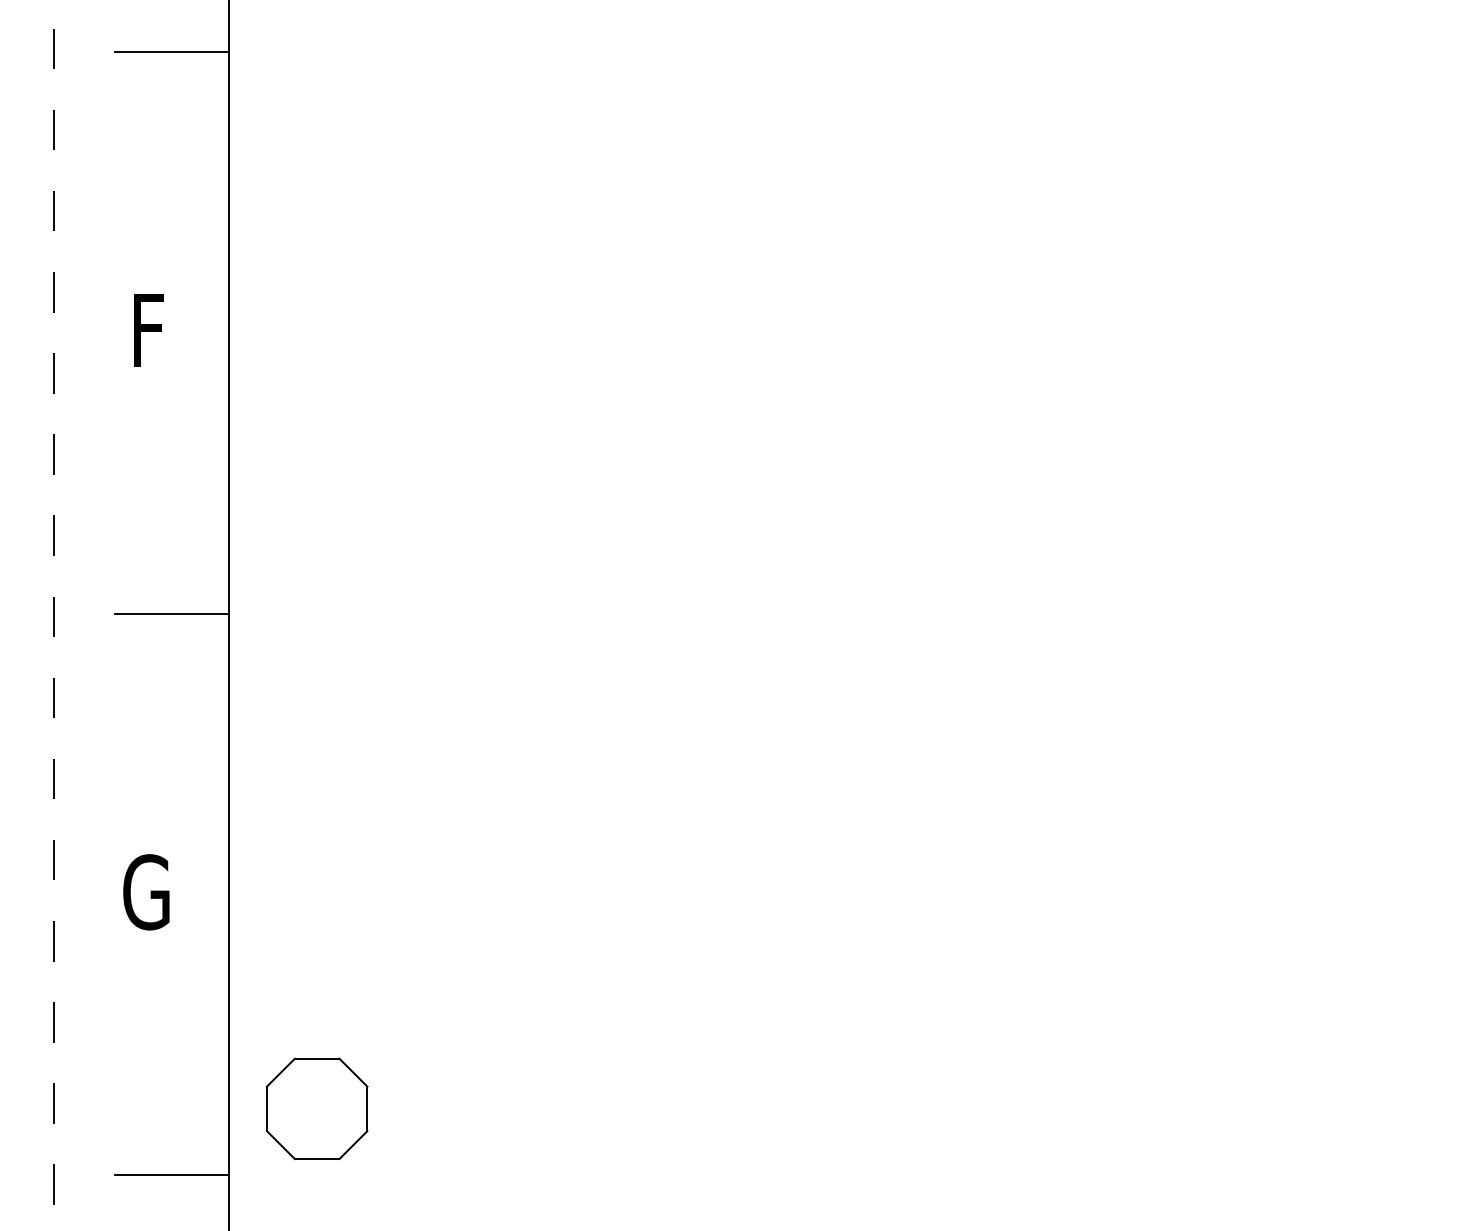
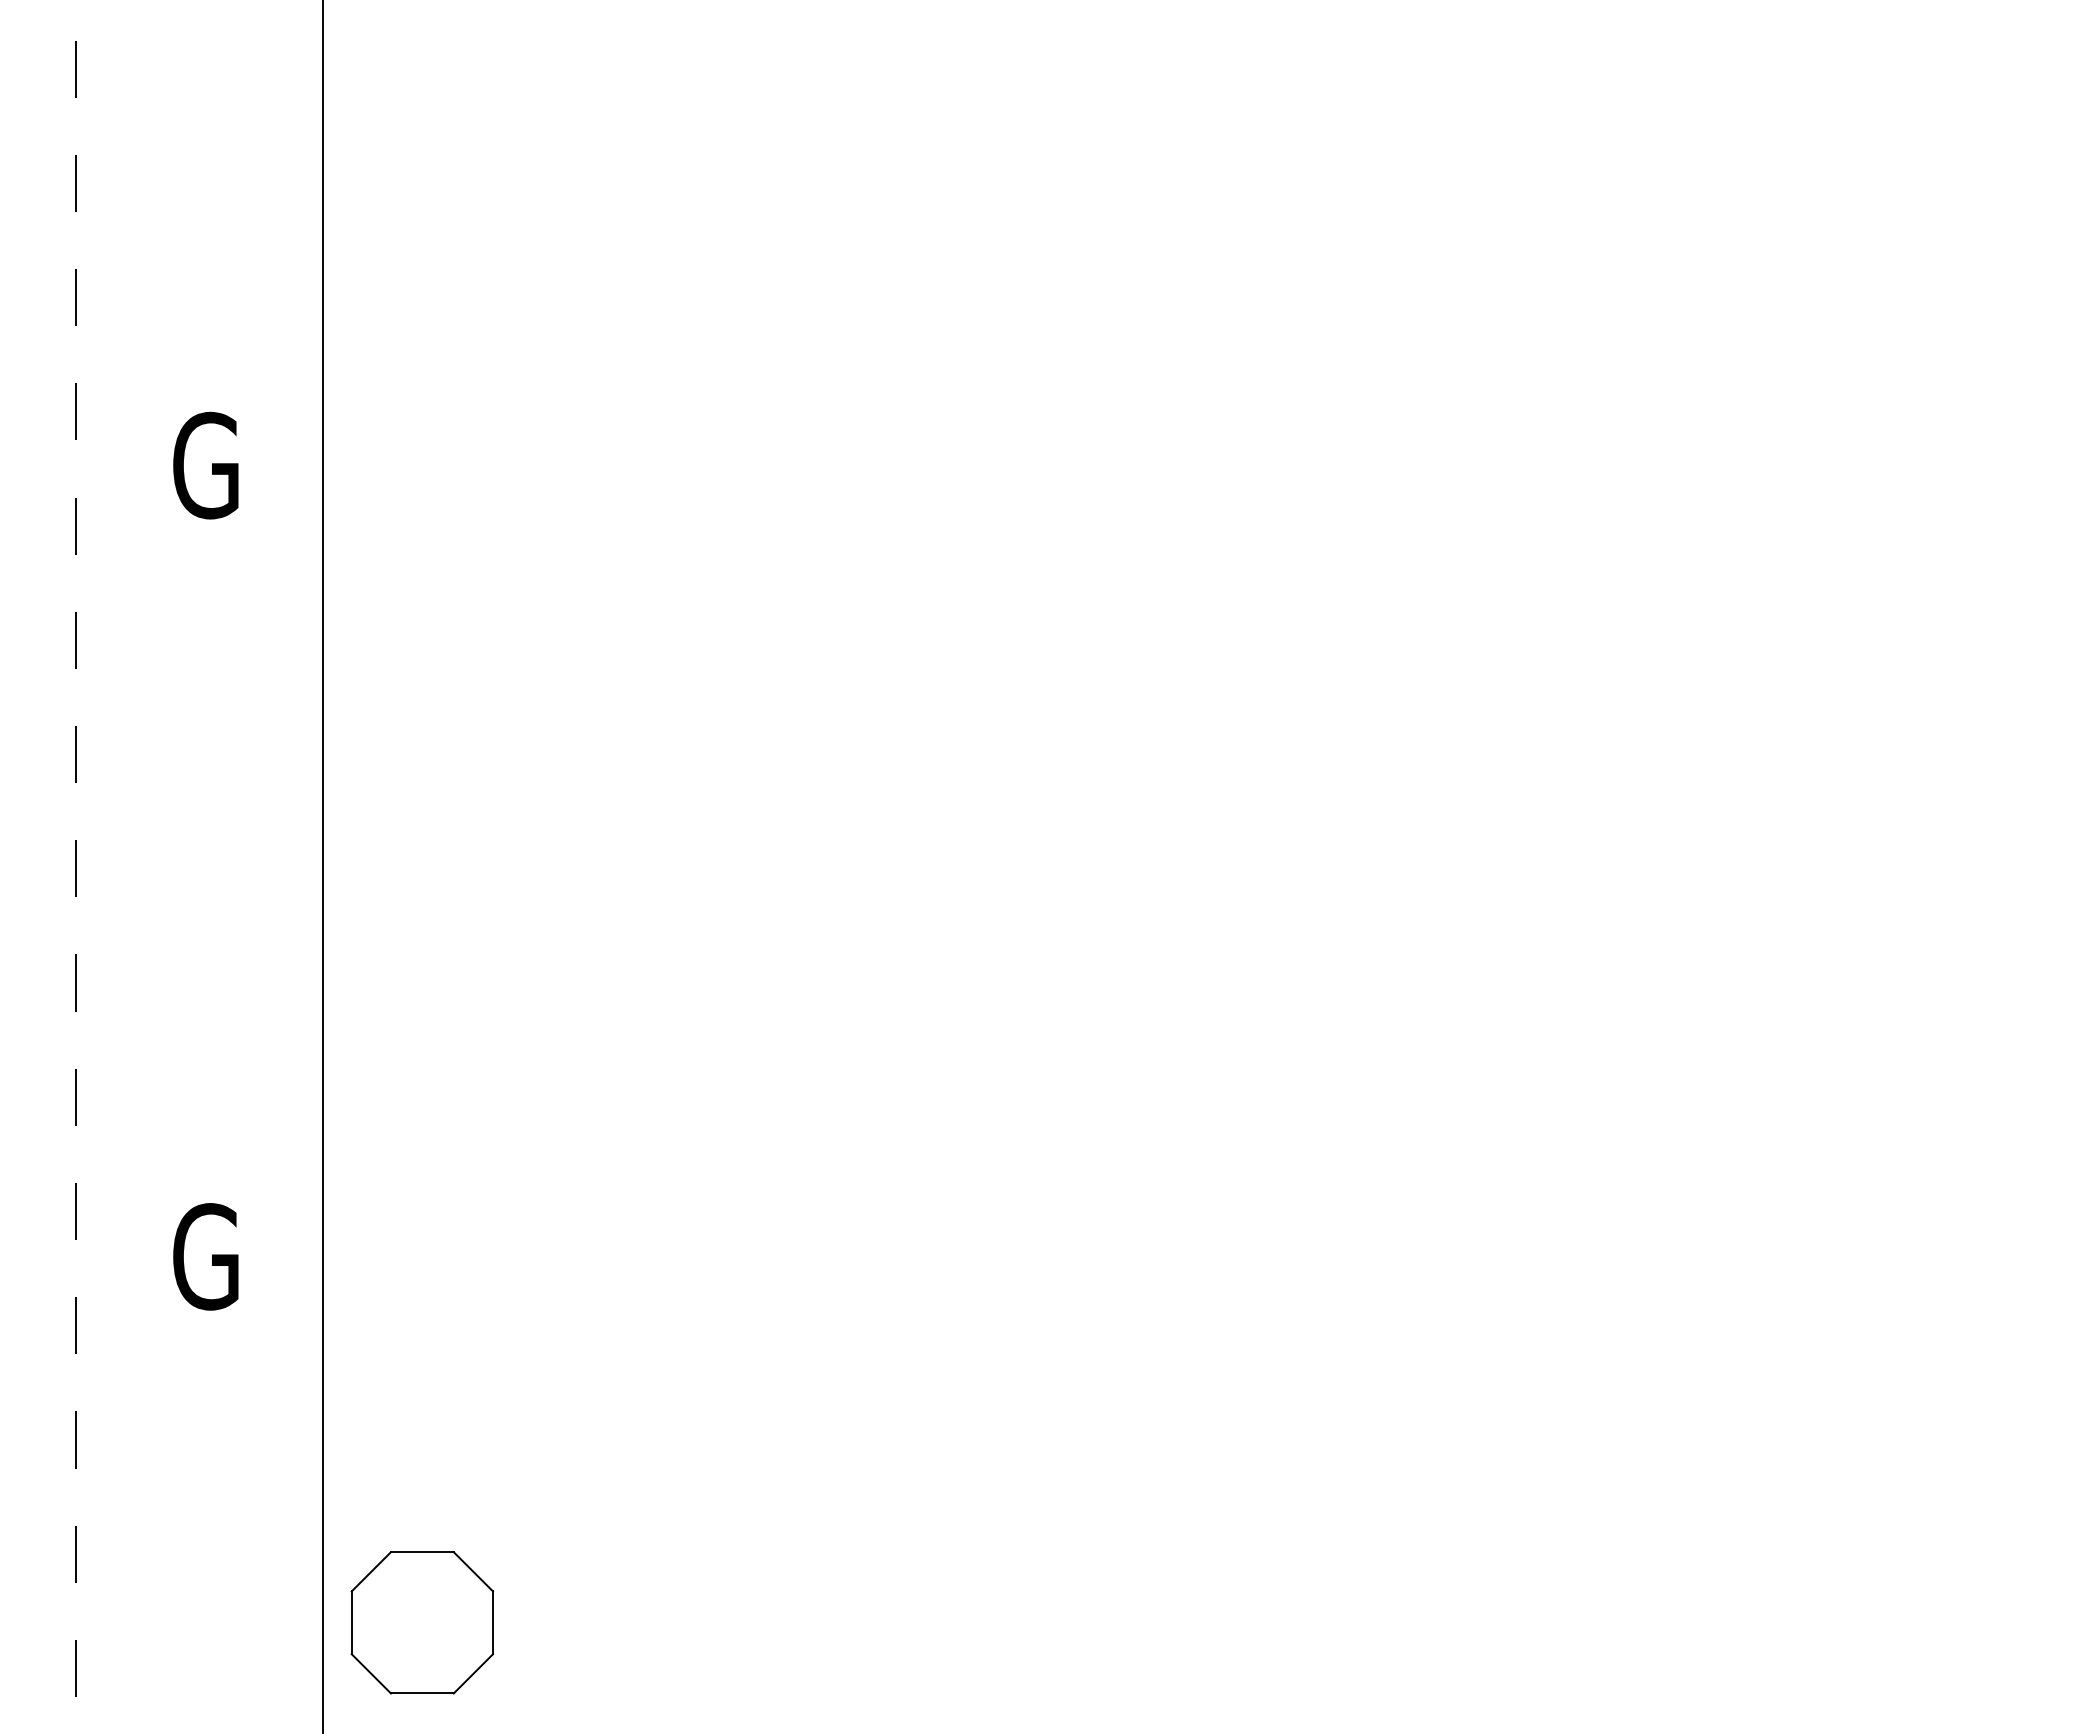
line: (172, 52) -> (242, 73), removed
text: (146, 330) -> (205, 465), F -> G
line: (172, 613) -> (242, 864), removed
part: (317, 1108) -> (422, 1622), moved
line: (172, 1175) -> (242, 1655), removed

